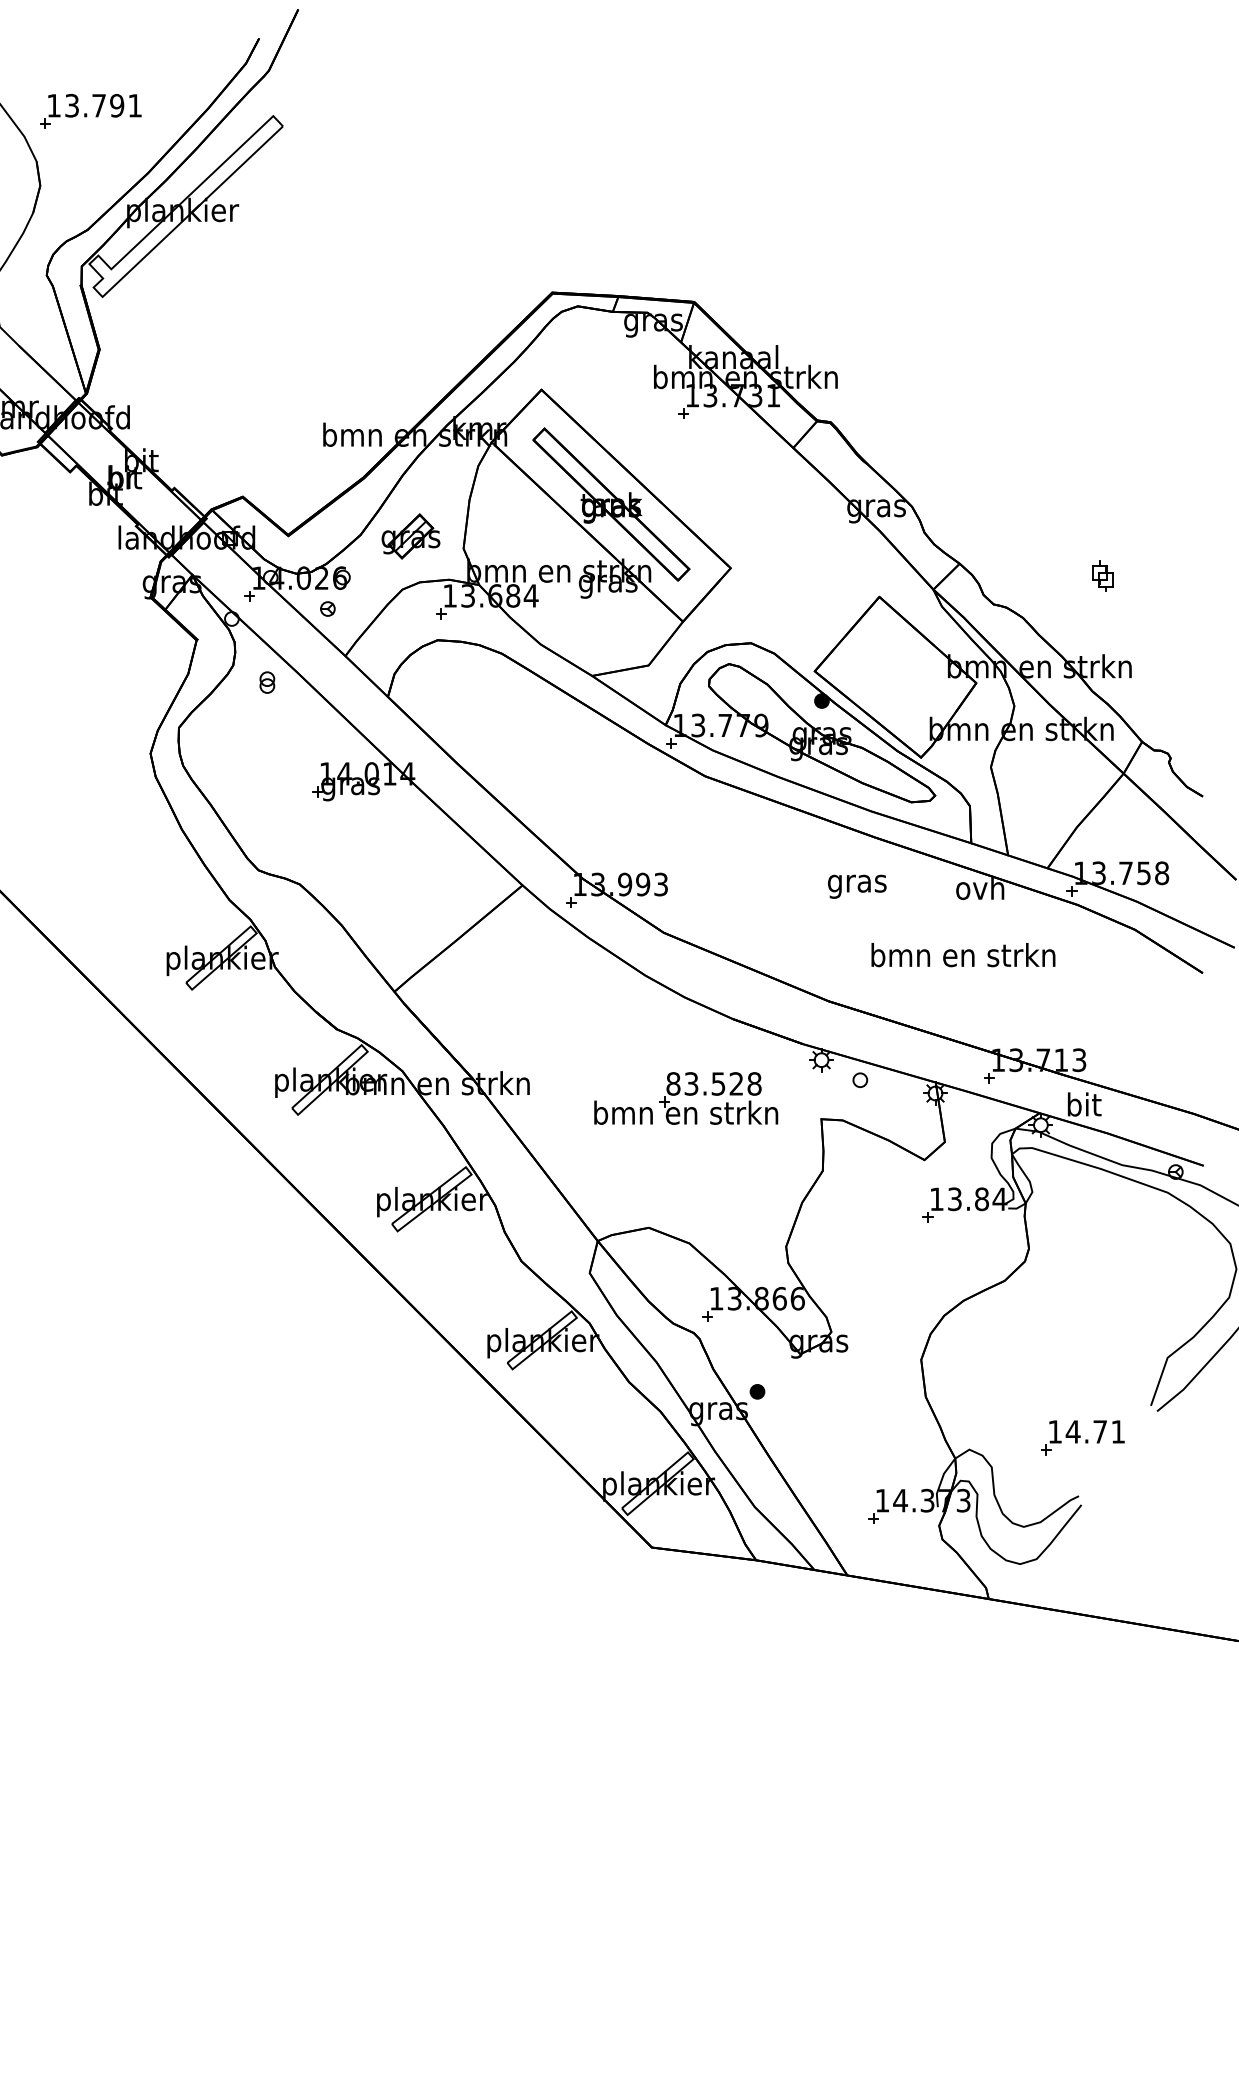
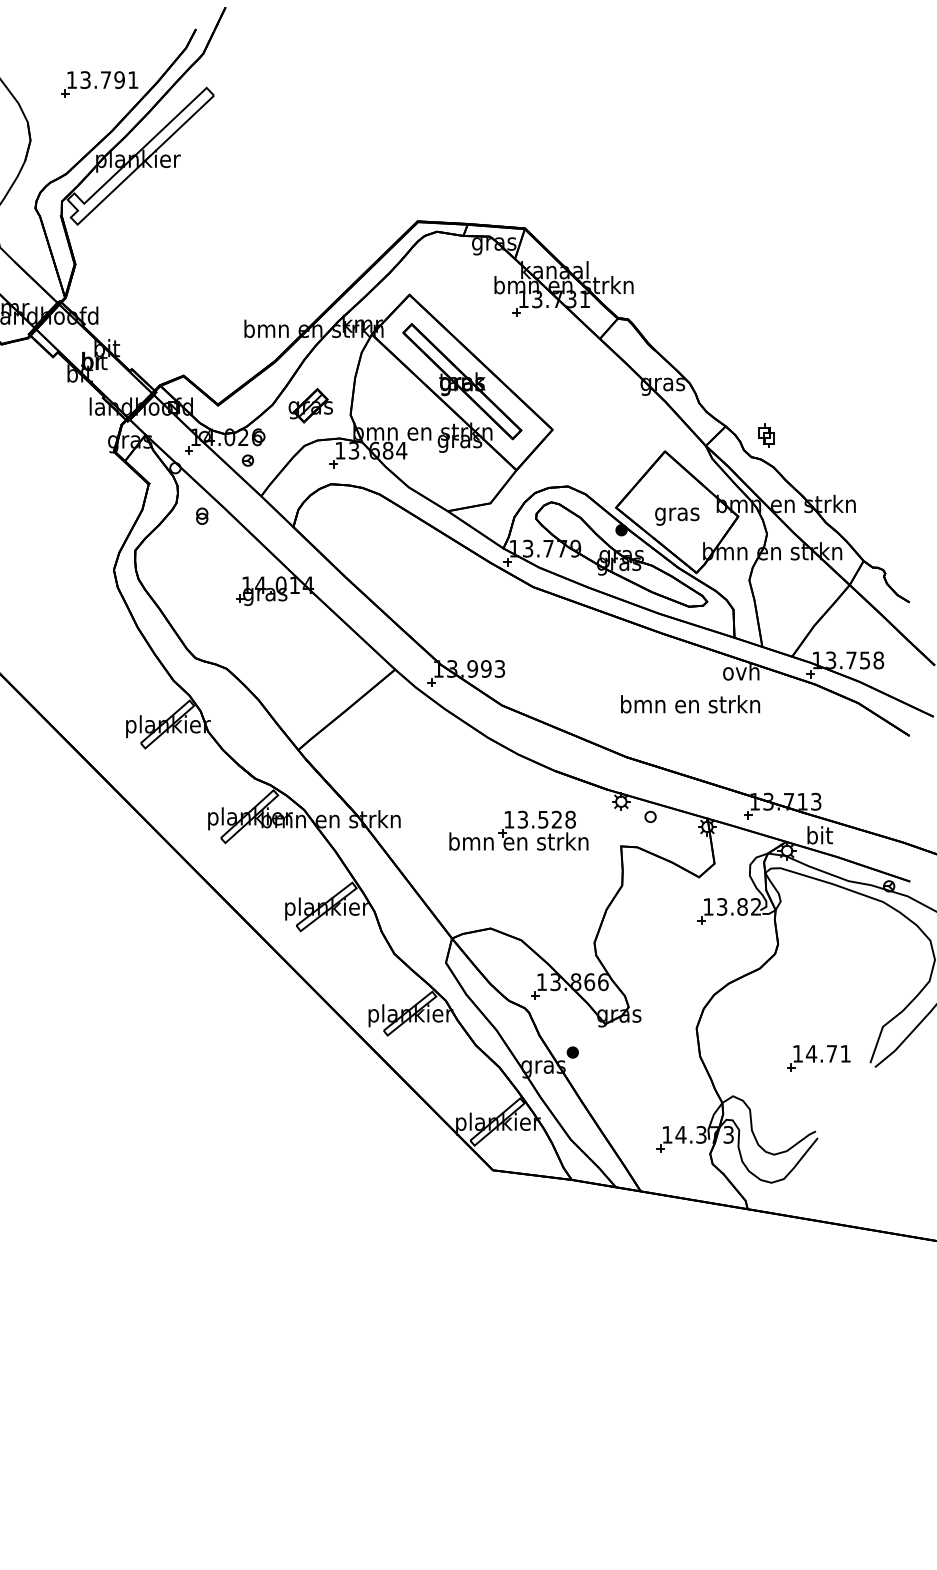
part: (90, 111) -> (99, 84), moved
part: (1102, 575) -> (766, 435), moved
text: (857, 886) -> (677, 516), moved
text: (963, 955) -> (690, 704), moved
text: (673, 1083) -> (509, 819), 83.528 -> 13.528
text: (999, 1198) -> (755, 906), 13.84 -> 13.82
part: (1082, 1438) -> (818, 1058), moved

